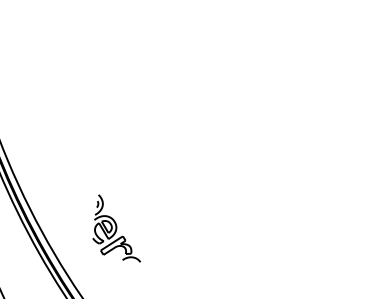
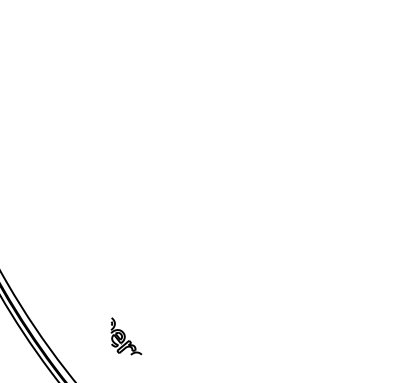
part: (119, 228) -> (126, 336), size x0.6

